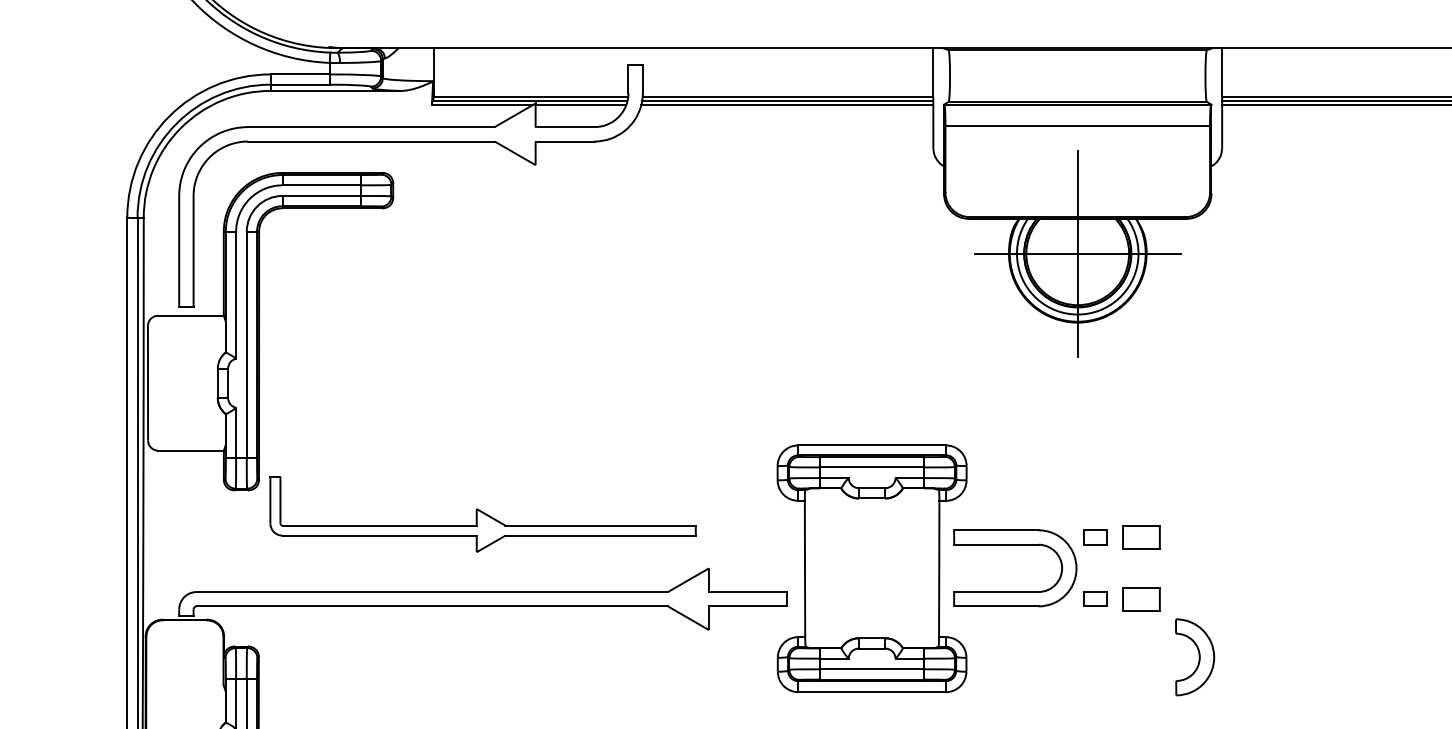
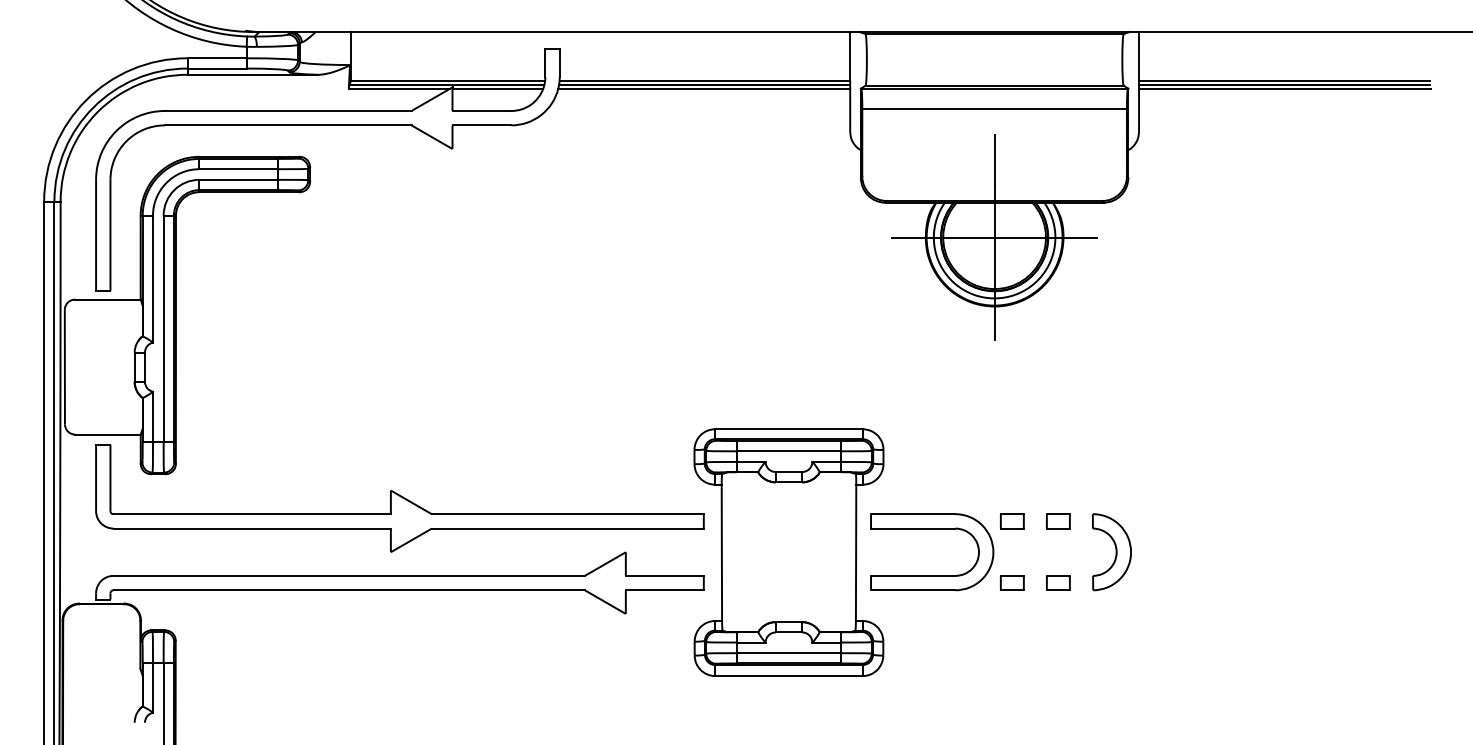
part: (482, 514) -> (399, 498), size x1.43
part: (1141, 537) -> (1058, 521), size x0.62
part: (1141, 598) -> (1058, 582), size x0.62
part: (1194, 657) -> (1111, 552), moved

